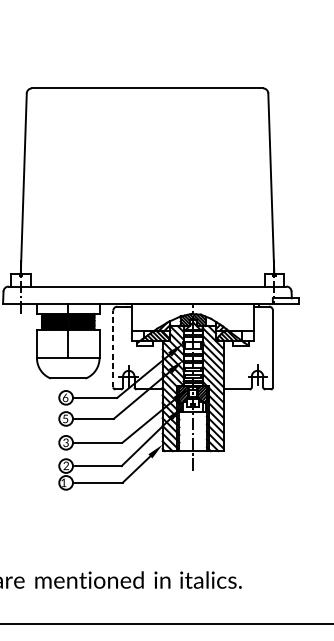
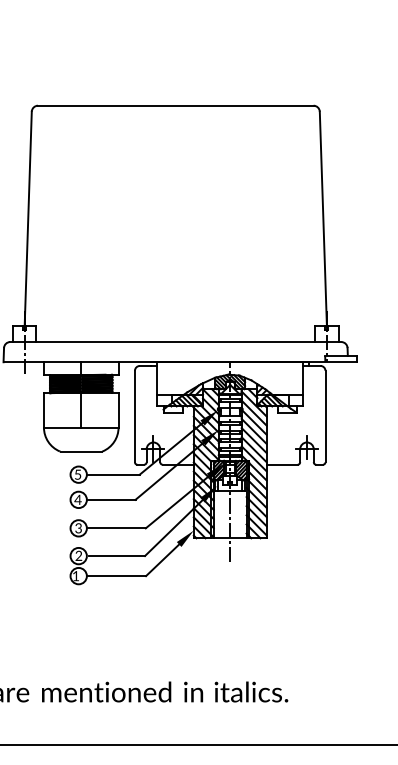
line: (112, 349) -> (134, 416), dashed -> solid
text: (65, 397) -> (77, 474), 6 -> 5
text: (65, 418) -> (77, 499), 5 -> 4

